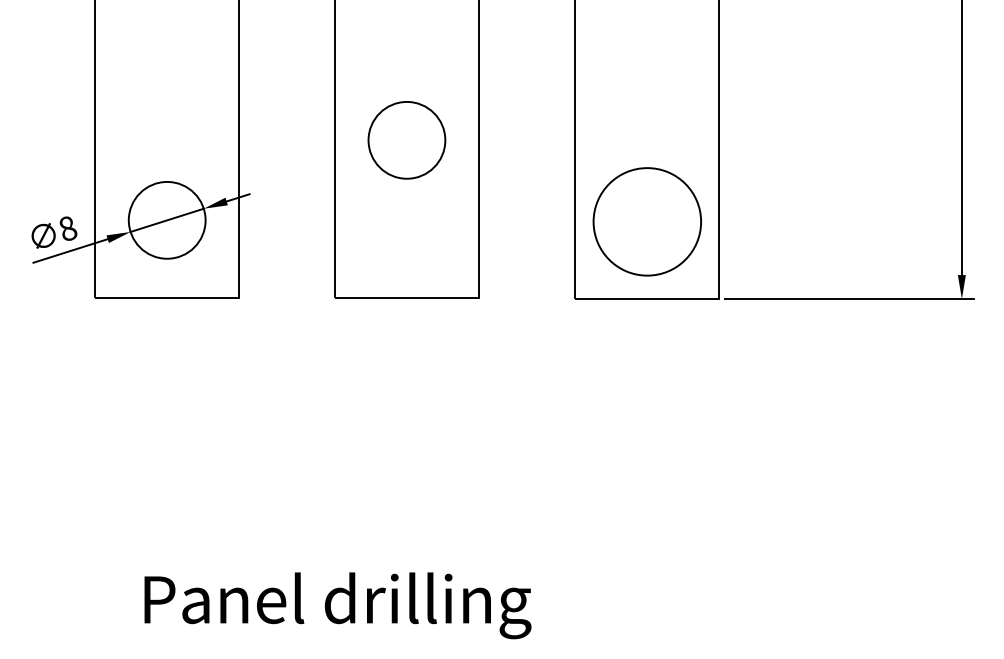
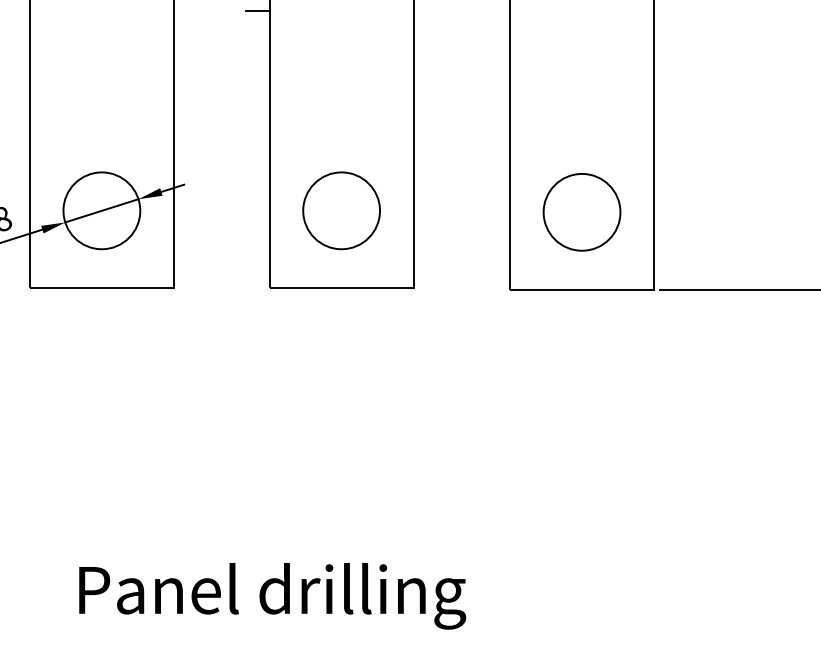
line: (323, 20) -> (258, 10), added
circle: (406, 140) -> (341, 210), moved
circle: (646, 221) -> (581, 211), size x0.71

